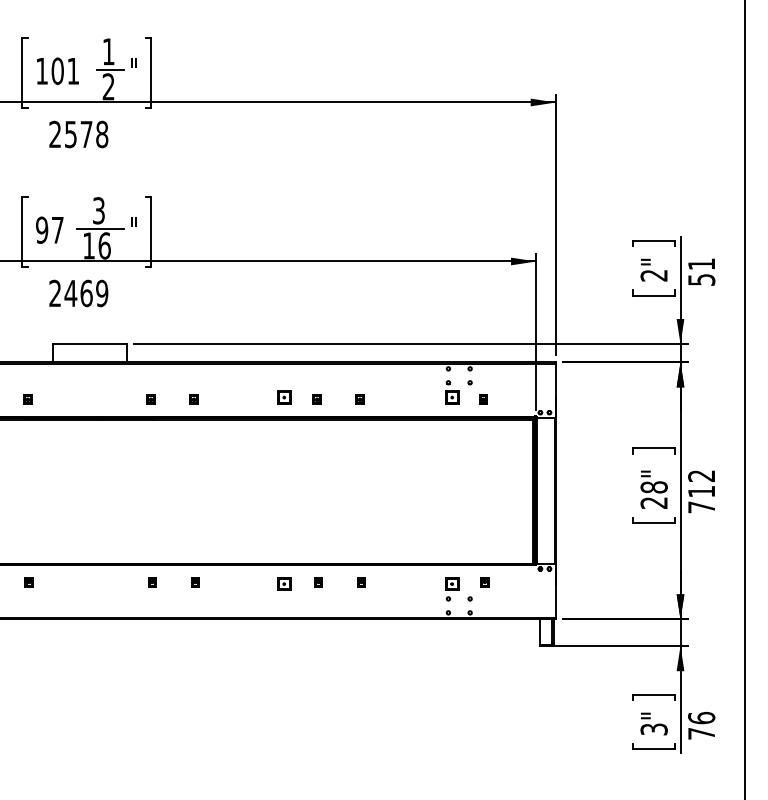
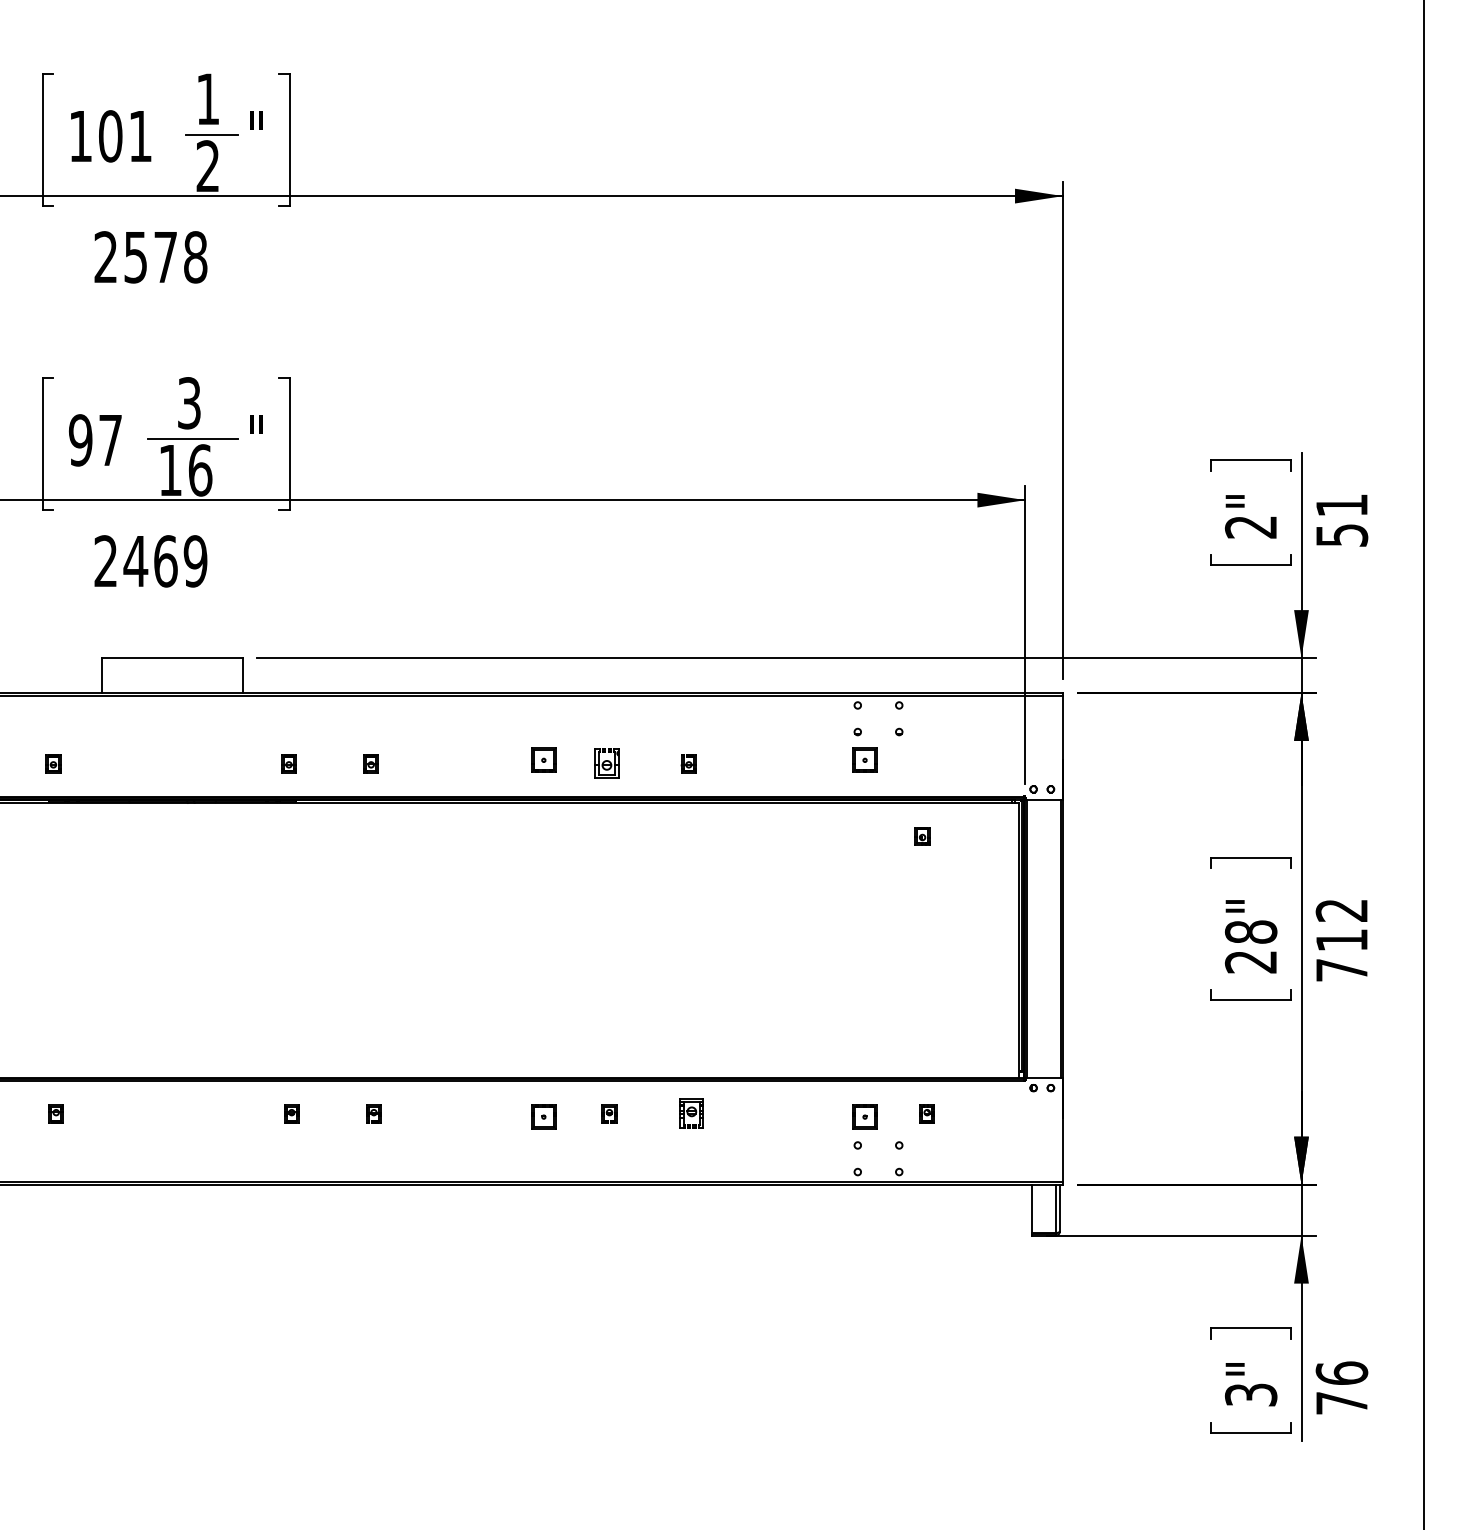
part: (316, 399) -> (605, 764), size x1.6
part: (483, 399) -> (922, 836), moved
part: (361, 582) -> (691, 1113), size x1.6

